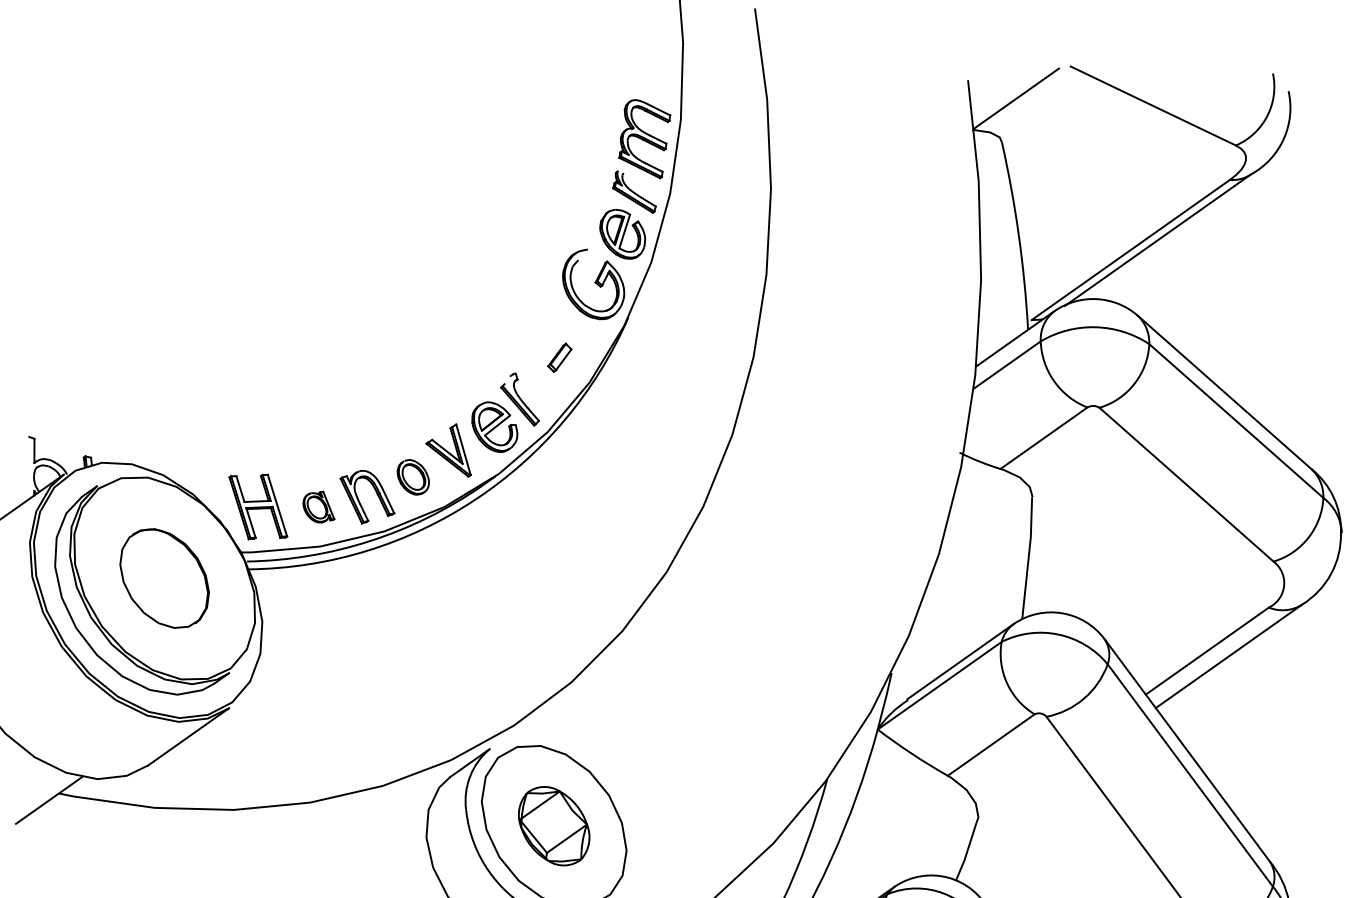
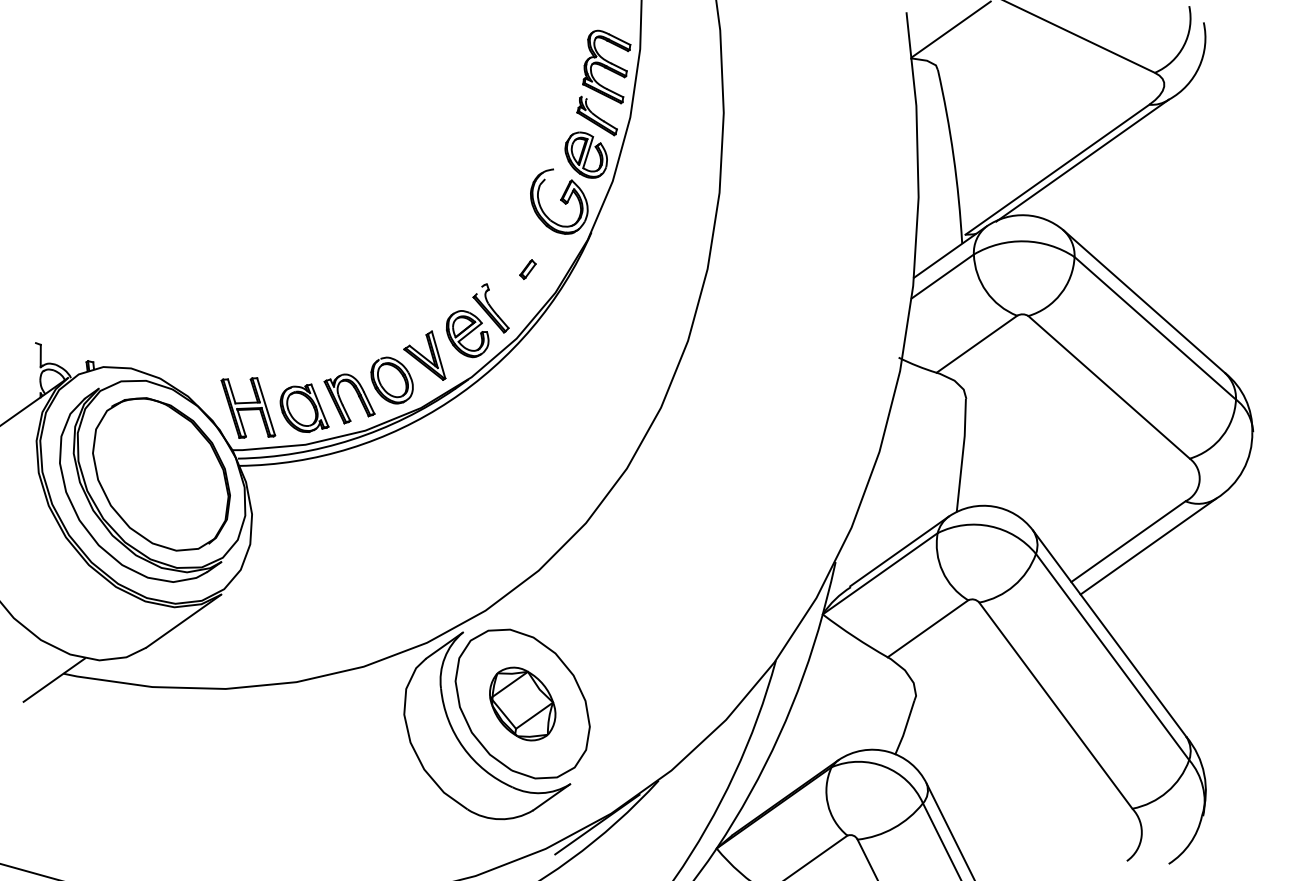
part: (559, 357) -> (527, 269), size x0.71
part: (412, 477) -> (391, 380), size x1.43
part: (318, 506) -> (304, 407), size x1.67
part: (164, 578) -> (161, 474), size x1.67

